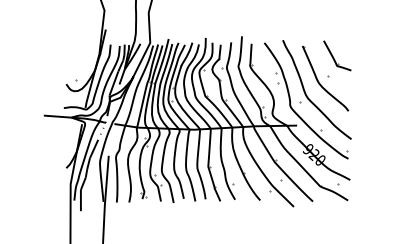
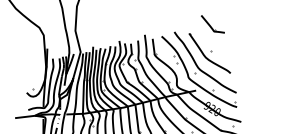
part: (337, 55) -> (213, 24), moved

